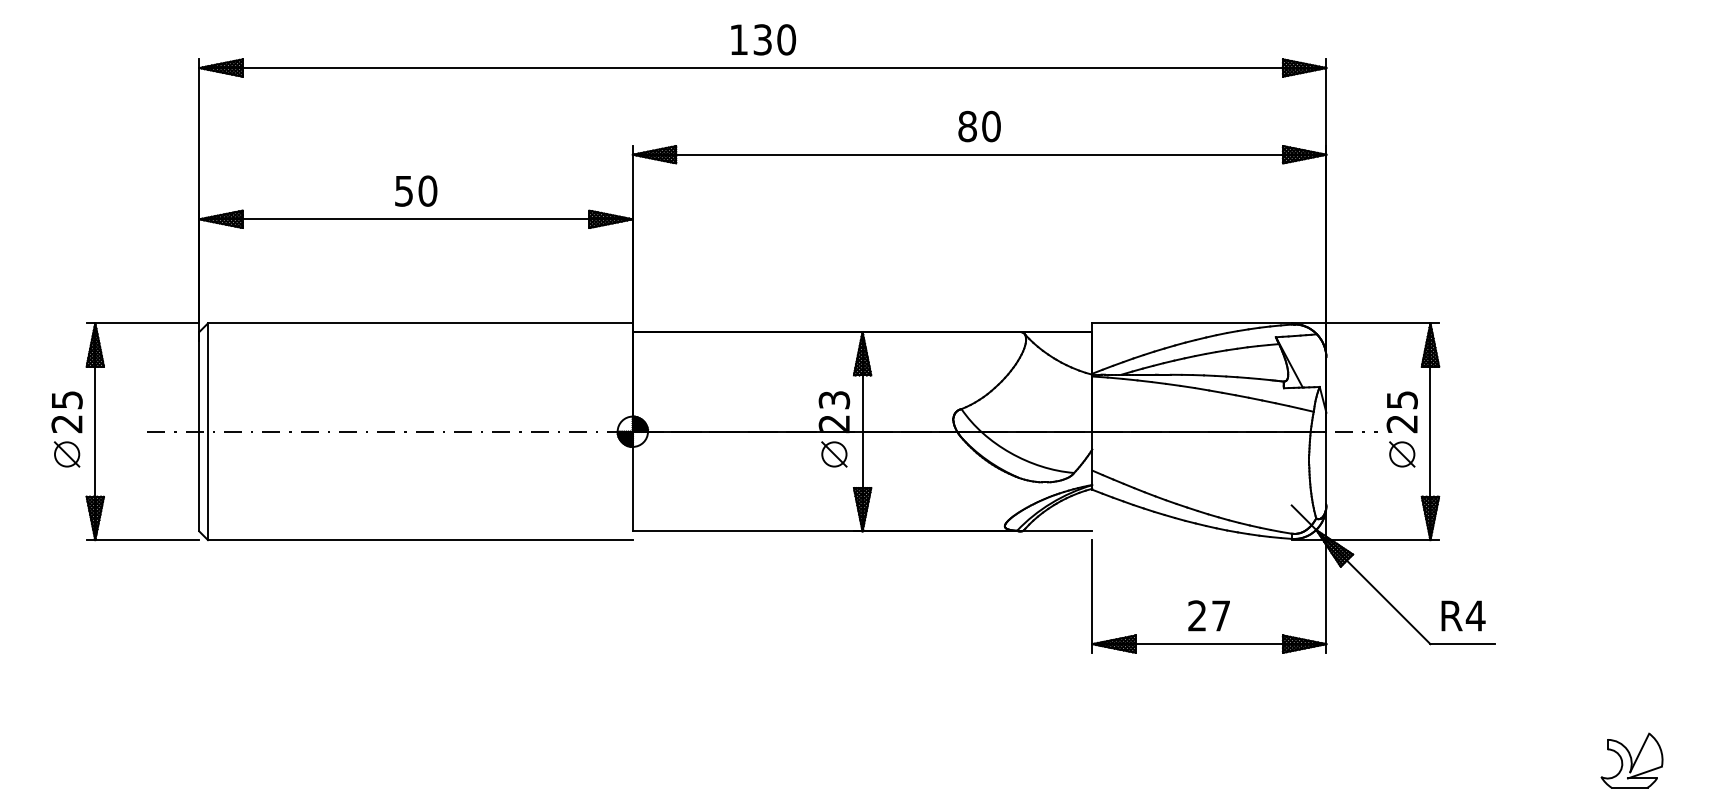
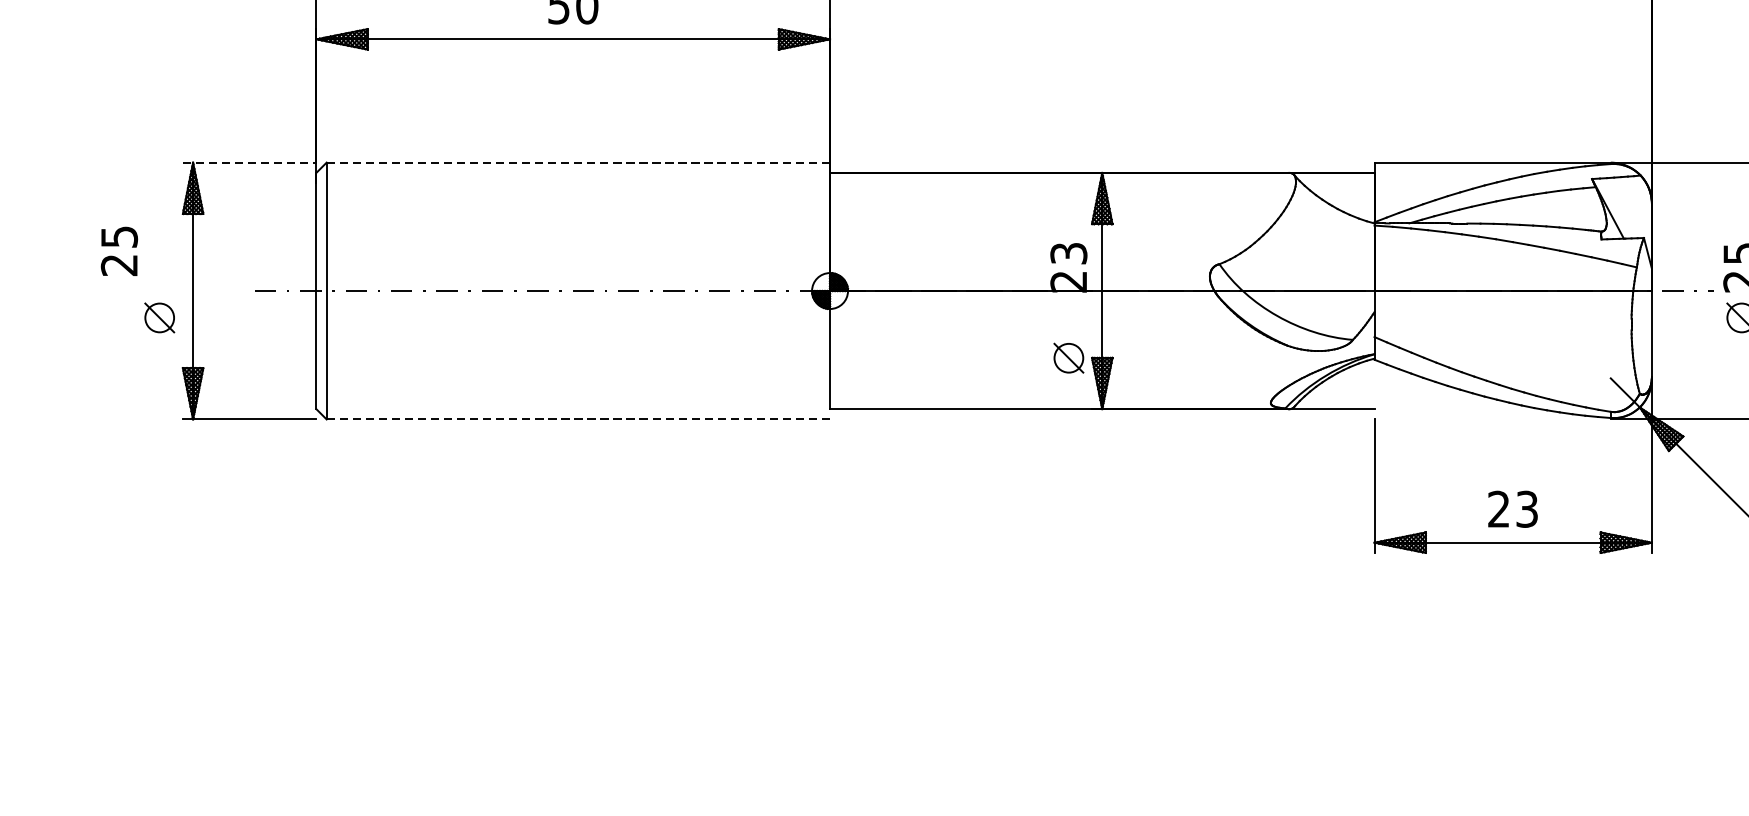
line: (143, 323) -> (250, 162), solid -> dashed
line: (419, 323) -> (577, 162), solid -> dashed
text: (66, 412) -> (118, 251), moved
part: (834, 454) -> (1069, 358), moved
line: (420, 540) -> (578, 419), solid -> dashed
text: (1221, 615) -> (1527, 508), 27 -> 23

